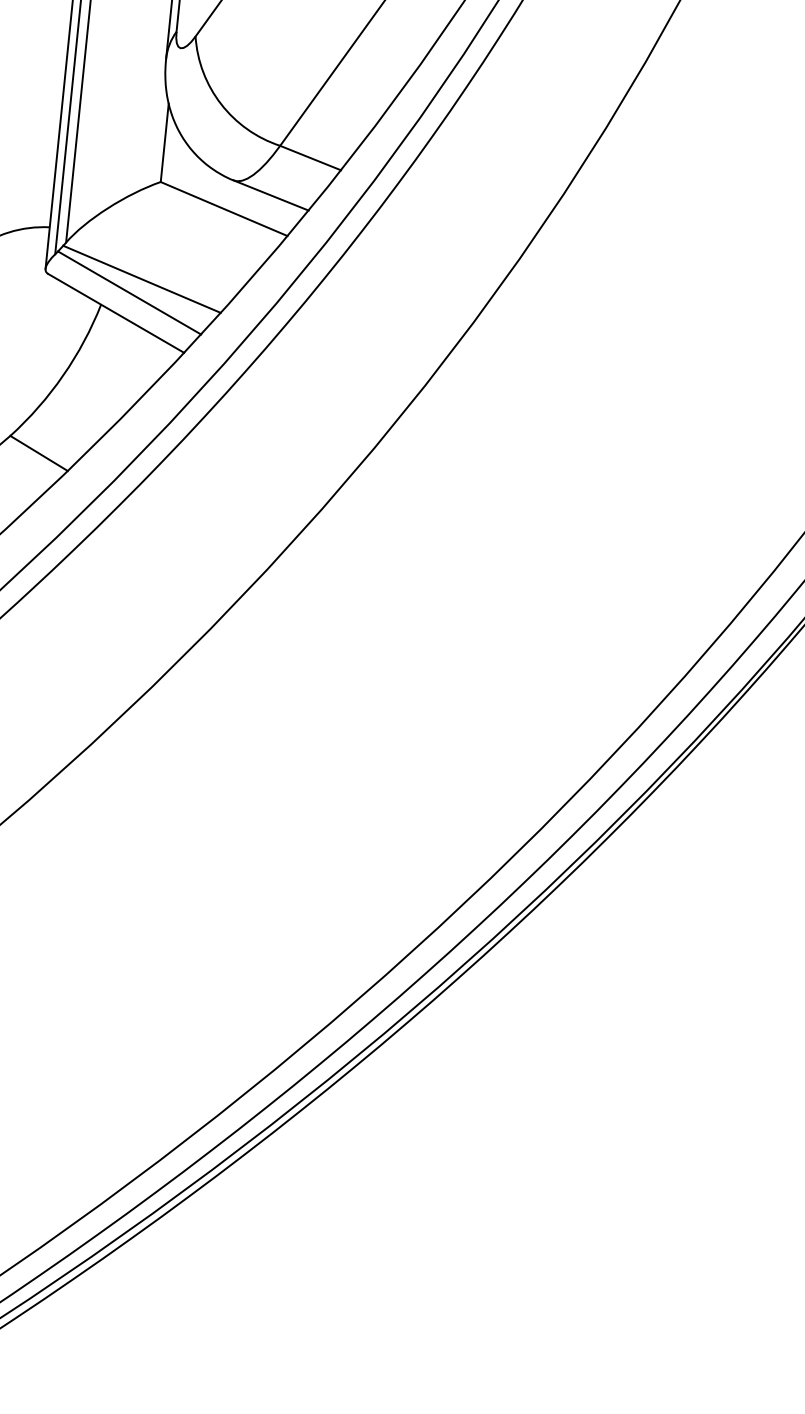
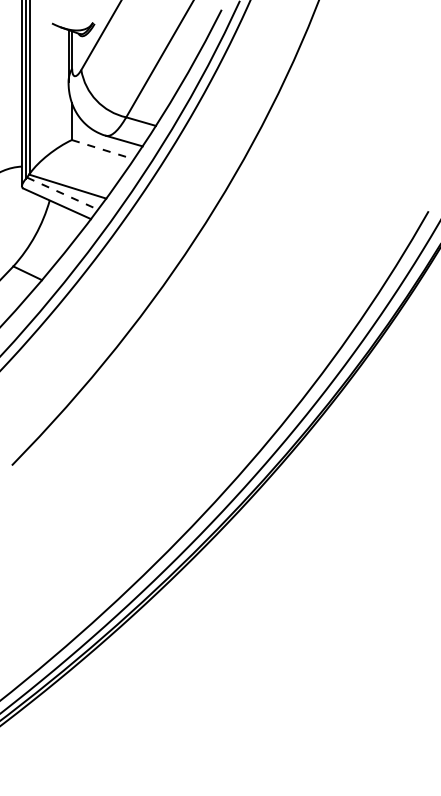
line: (223, 208) -> (102, 149), solid -> dashed
line: (131, 292) -> (63, 193), solid -> dashed

